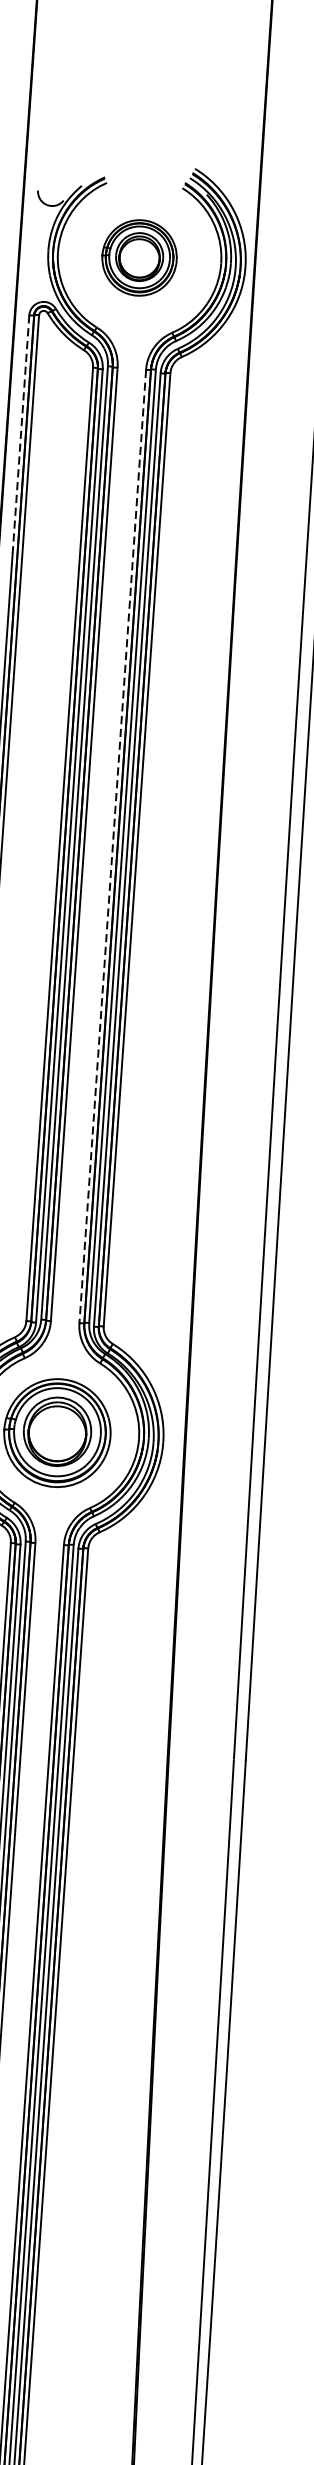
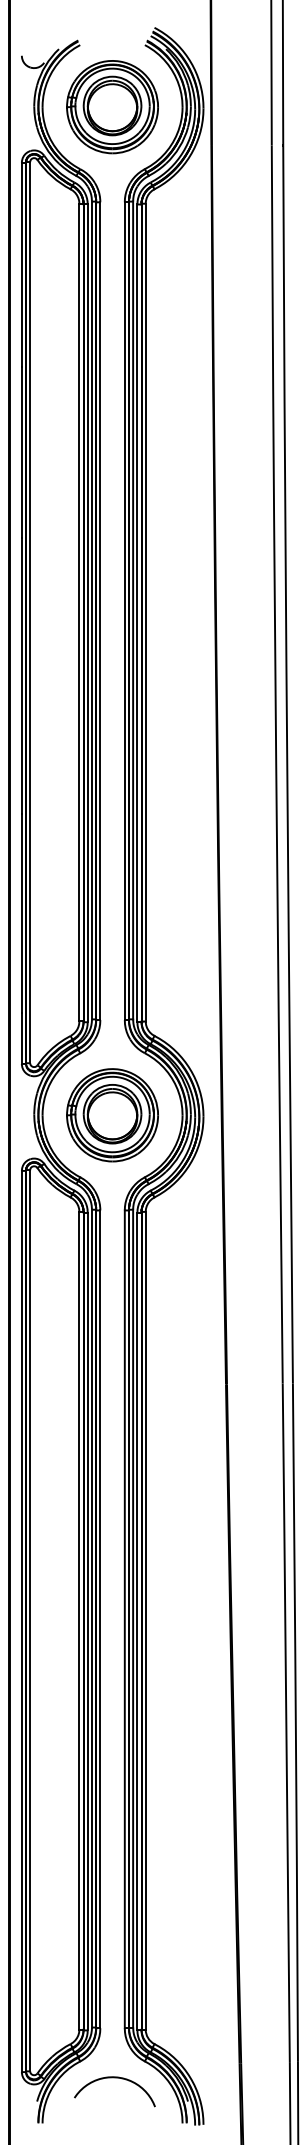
part: (139, 258) -> (112, 107), size x1.43
line: (20, 433) -> (21, 264), dashed -> solid
line: (112, 846) -> (124, 611), dashed -> solid

